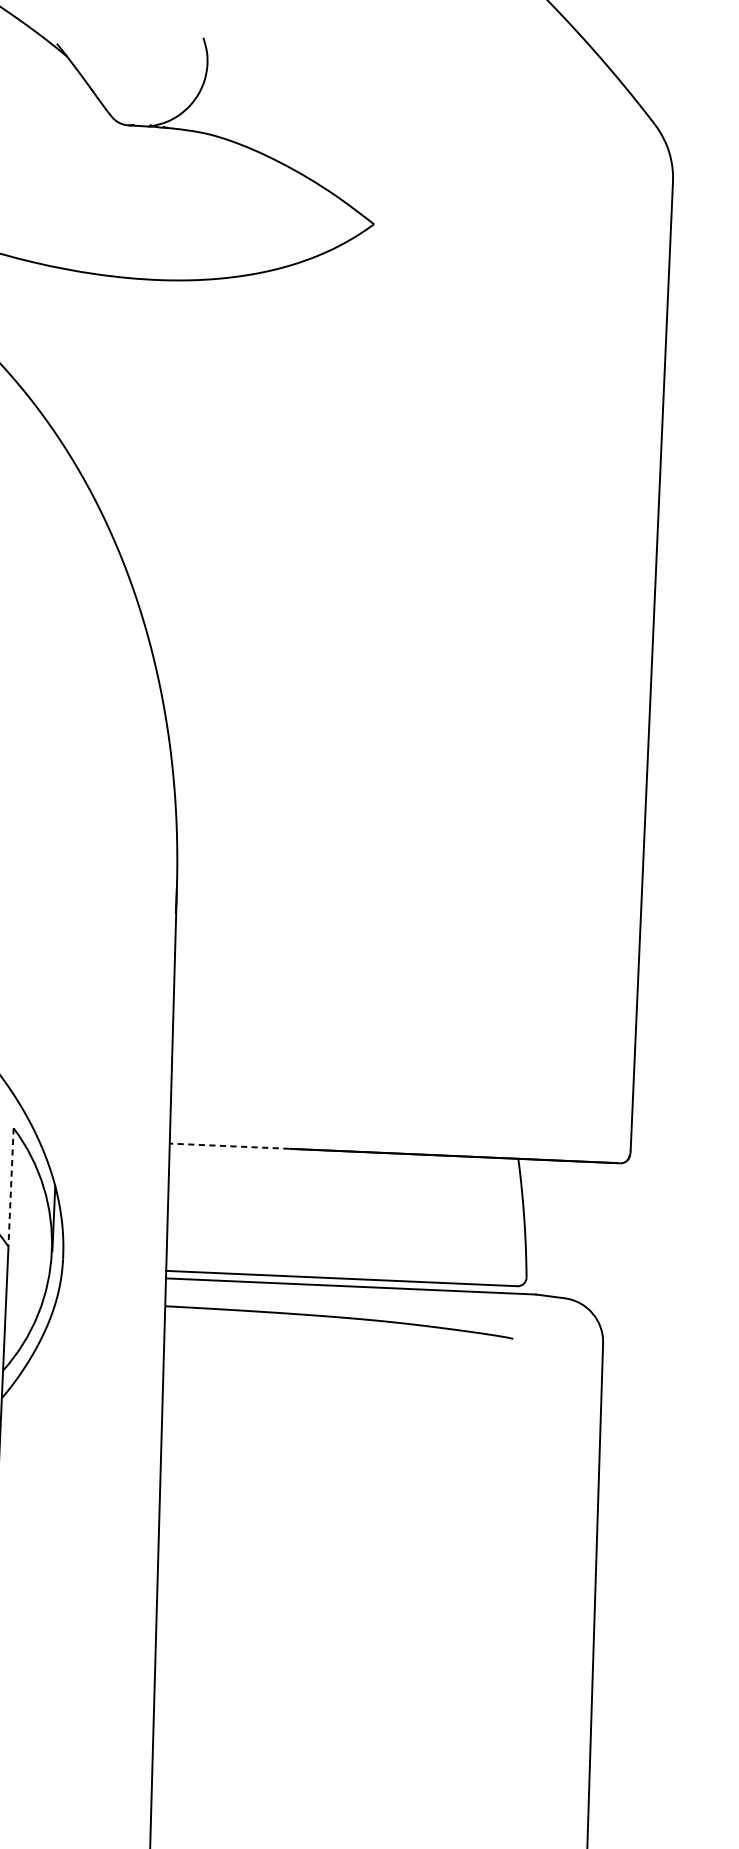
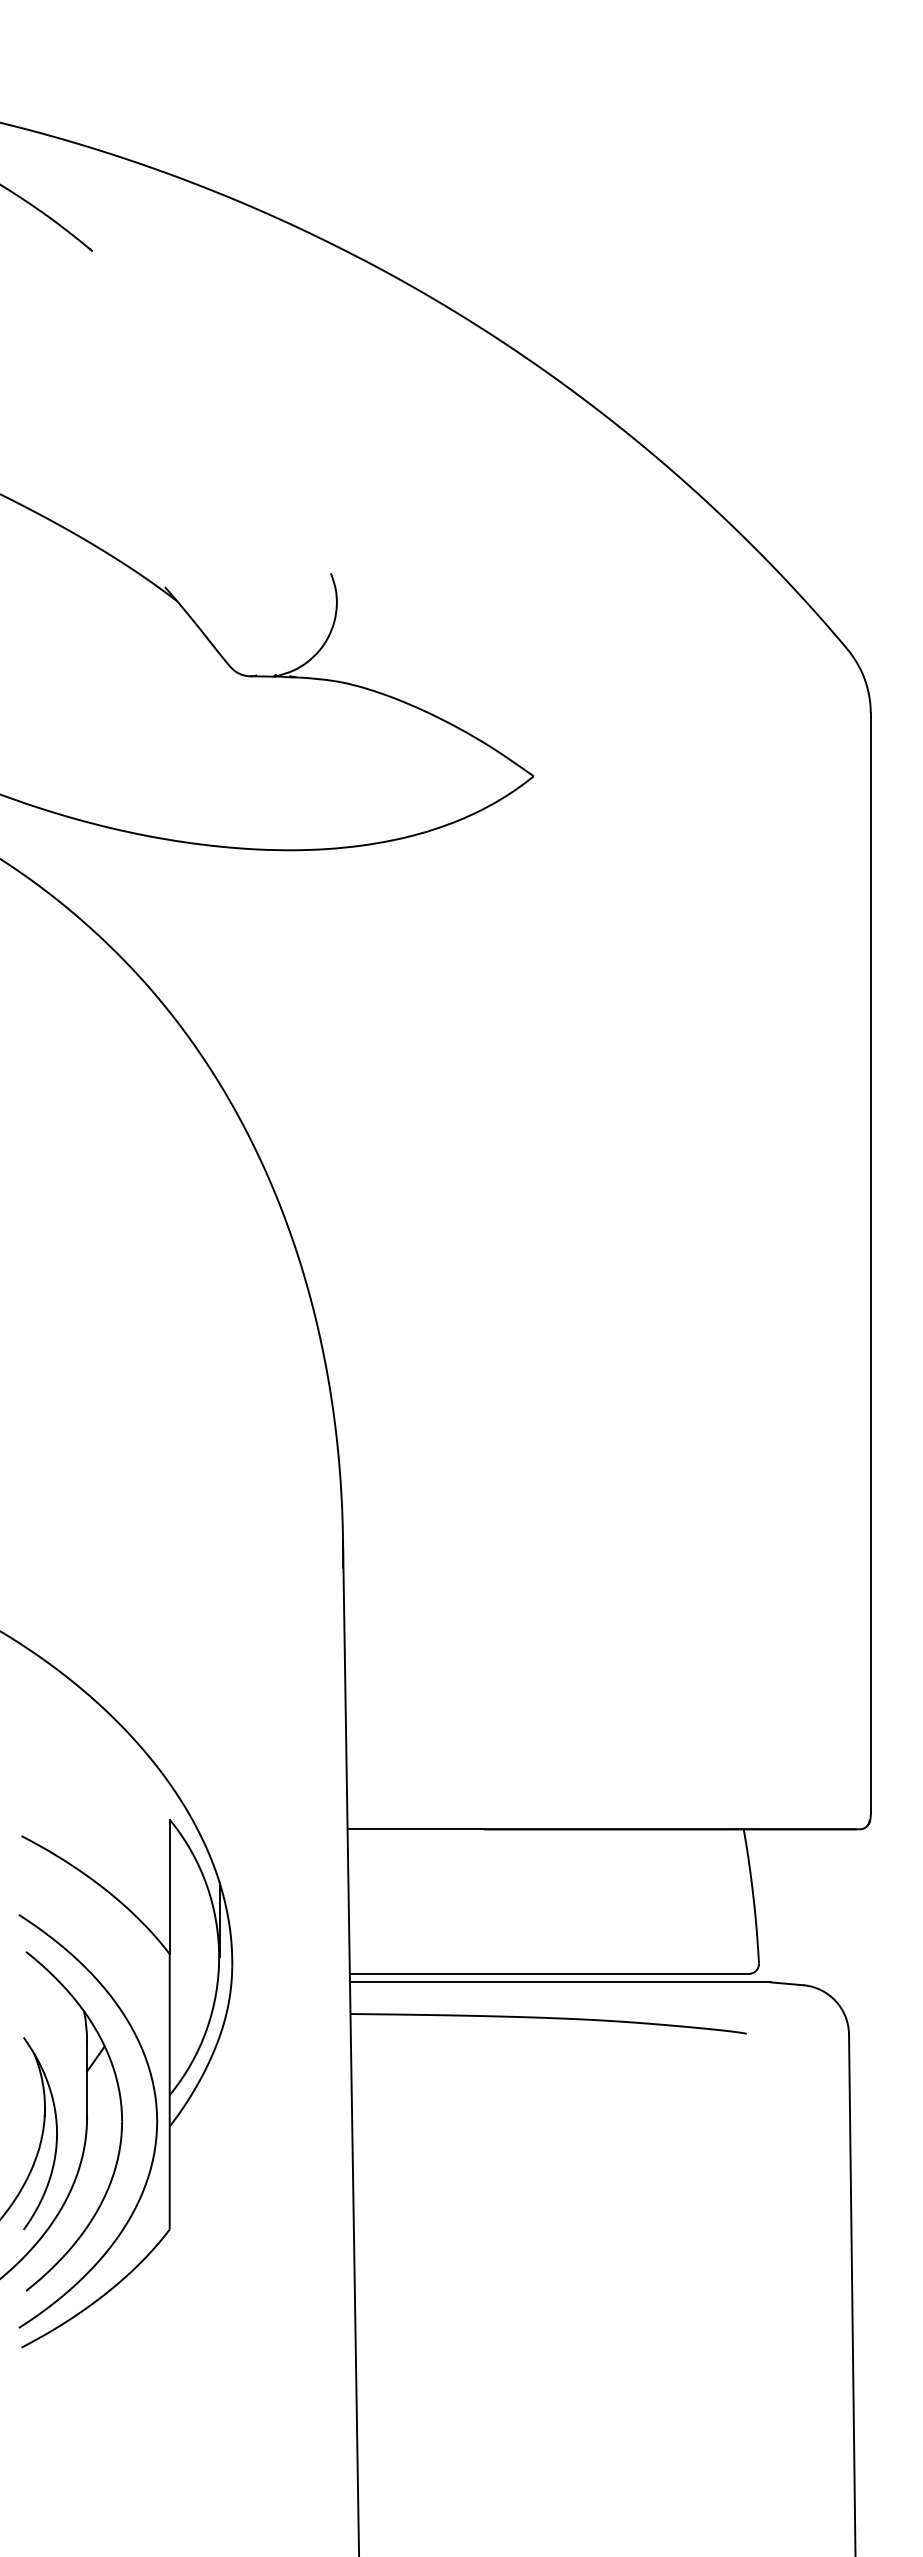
line: (229, 1146) -> (415, 1829), dashed -> solid
line: (10, 1187) -> (169, 1887), dashed -> solid

